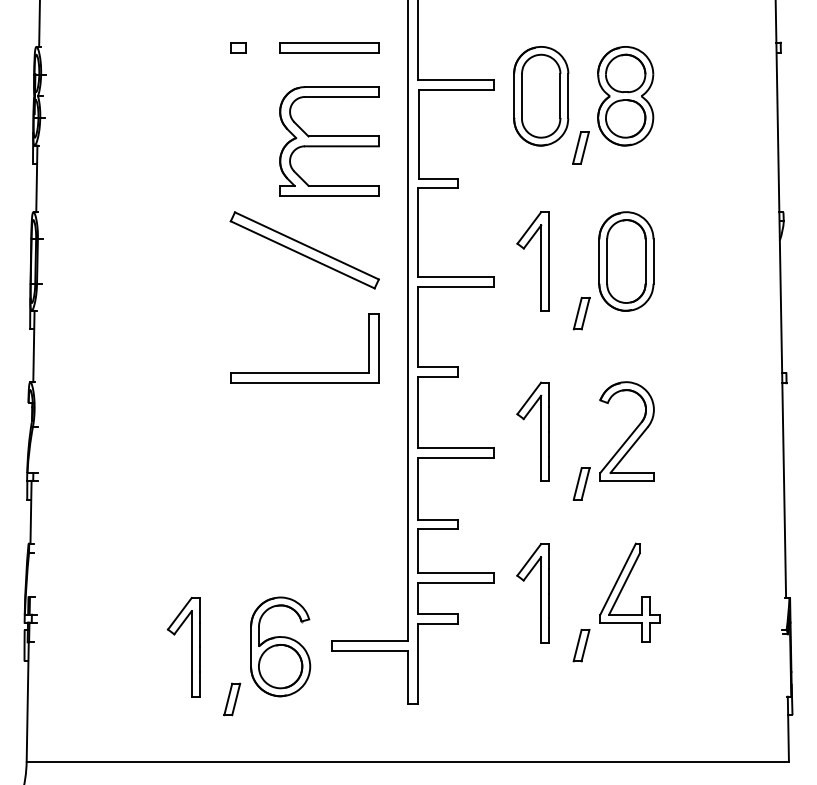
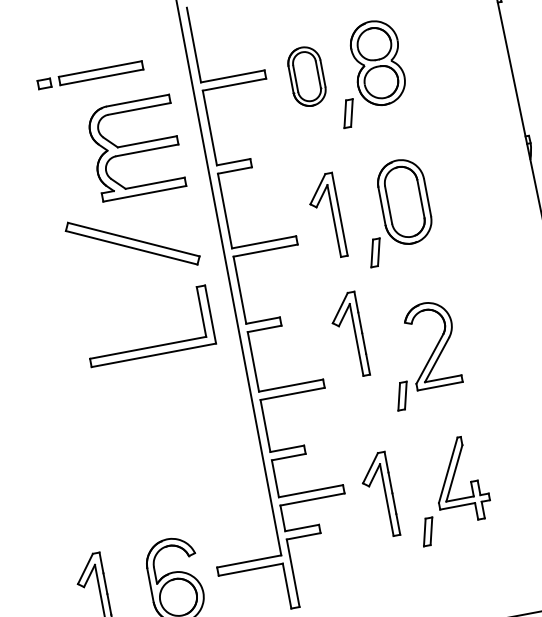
part: (329, 47) -> (101, 73), moved
part: (541, 96) -> (307, 76), size x0.7
part: (540, 431) -> (354, 334), moved

